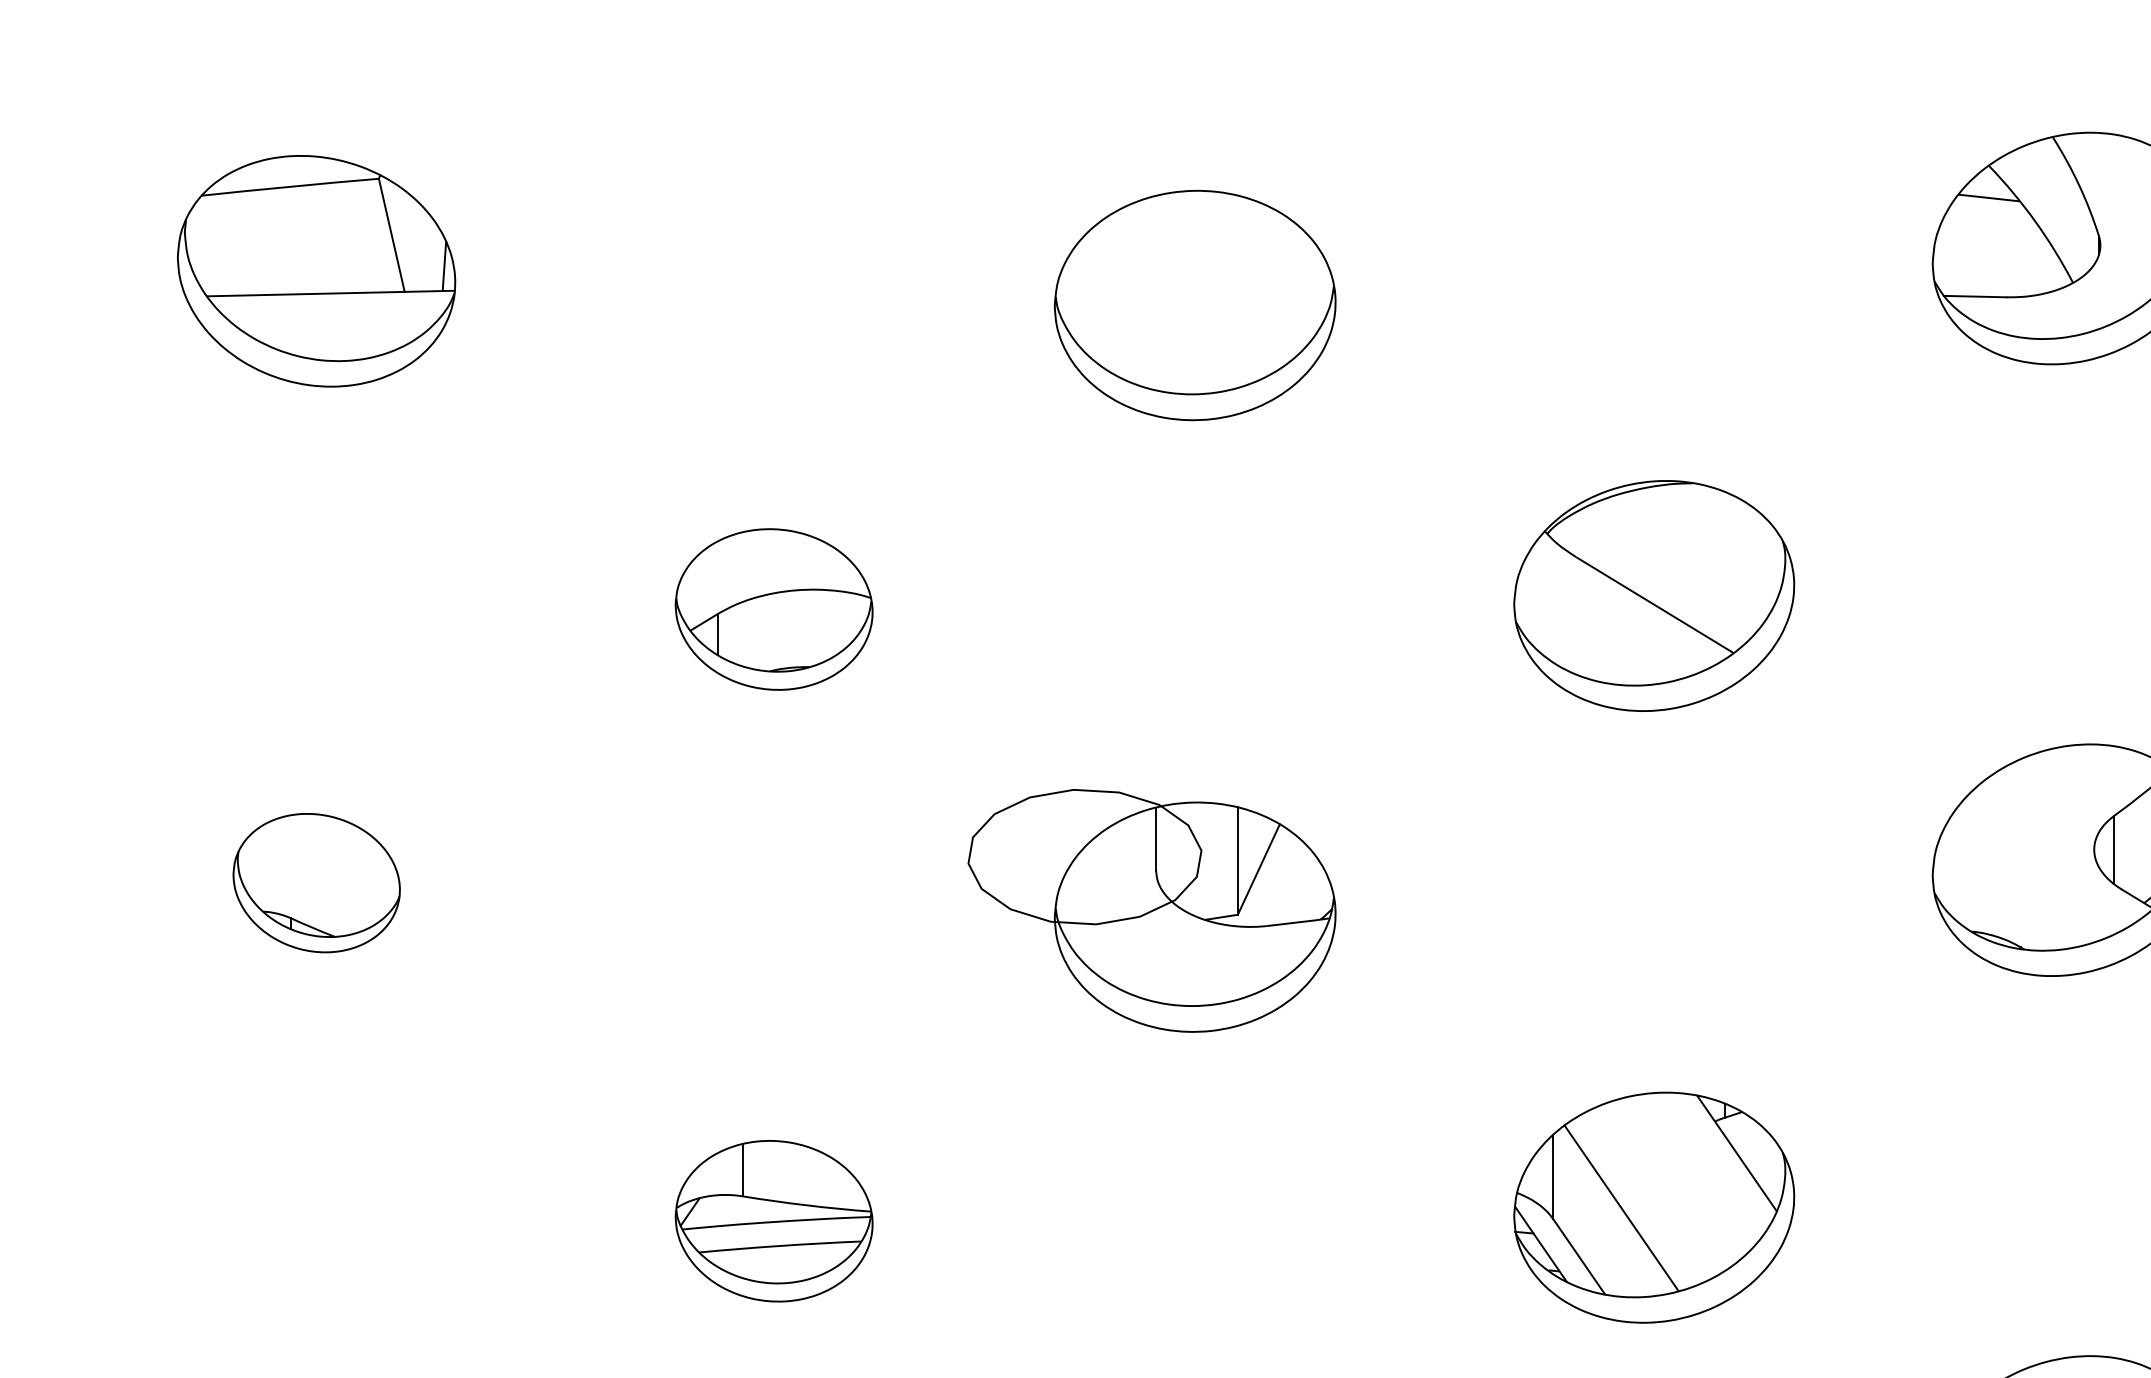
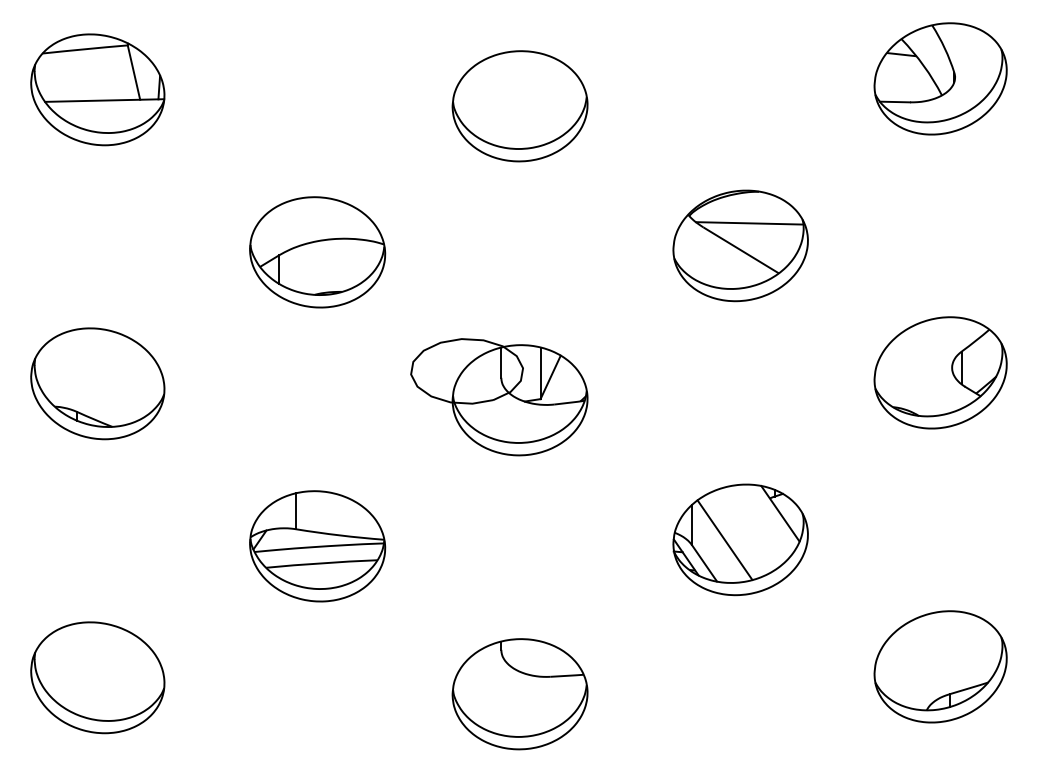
line: (1672, 549) -> (749, 223), added
part: (773, 609) -> (317, 252), size x1.43
part: (315, 882) -> (97, 383), size x1.67
part: (773, 1221) -> (317, 546), size x1.43

